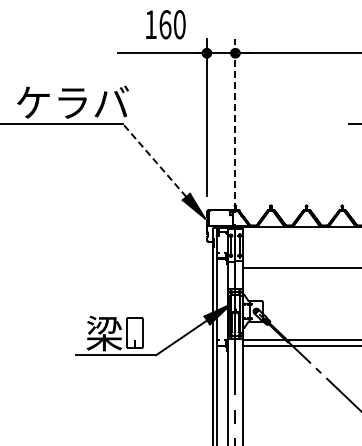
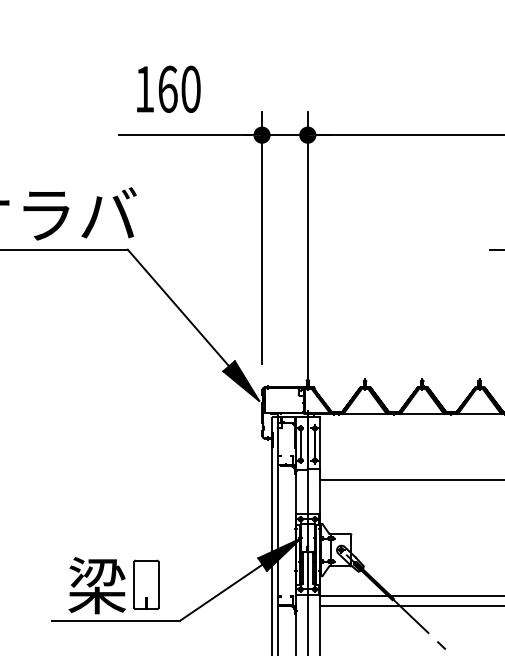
text: (165, 24) -> (168, 88), moved
line: (235, 124) -> (307, 249), dashed -> solid
line: (154, 160) -> (177, 307), dashed -> solid

